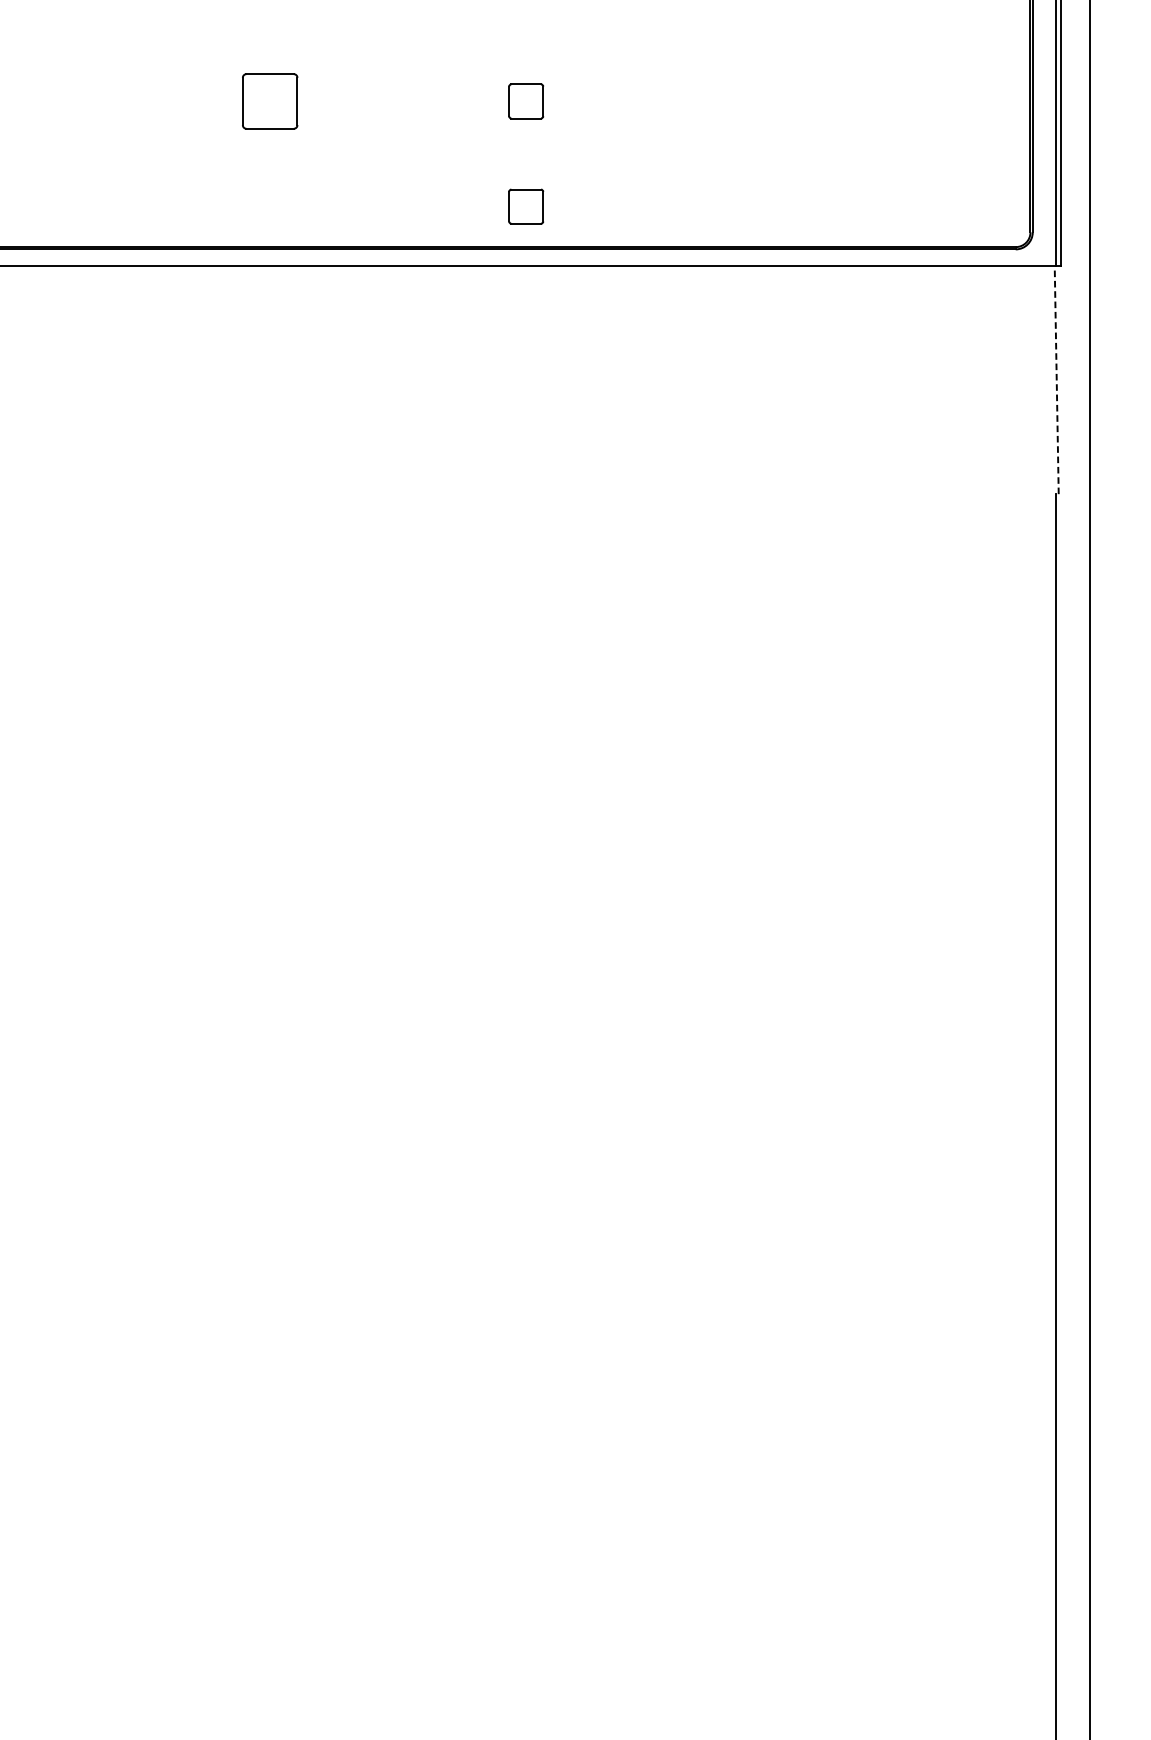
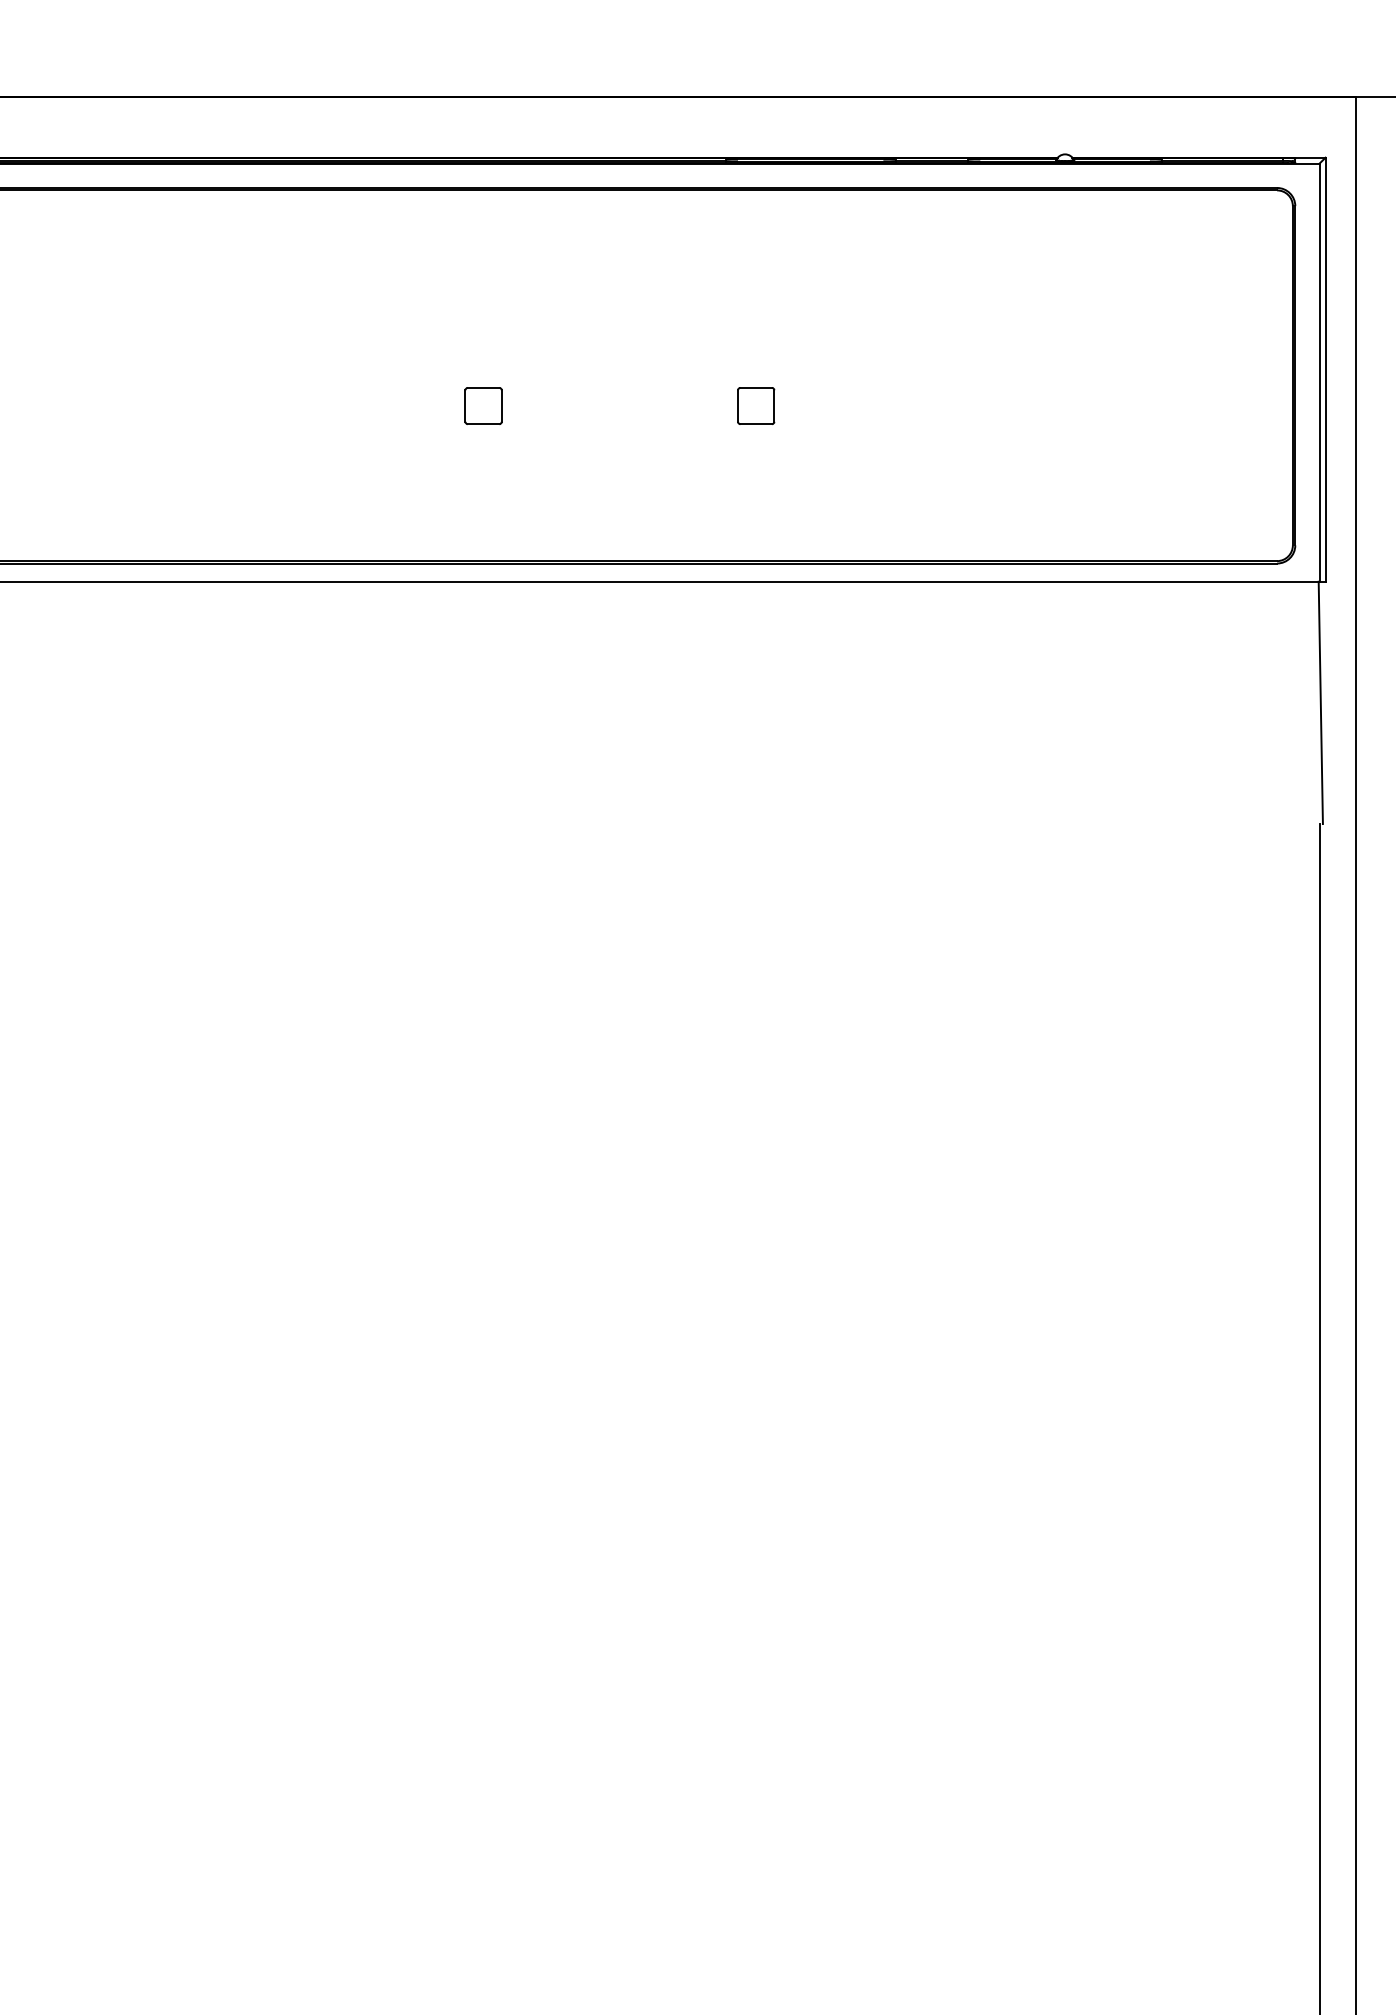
part: (269, 100) -> (483, 405), size x0.62
part: (526, 206) -> (756, 517), removed
line: (1056, 379) -> (1320, 702), dashed -> solid

